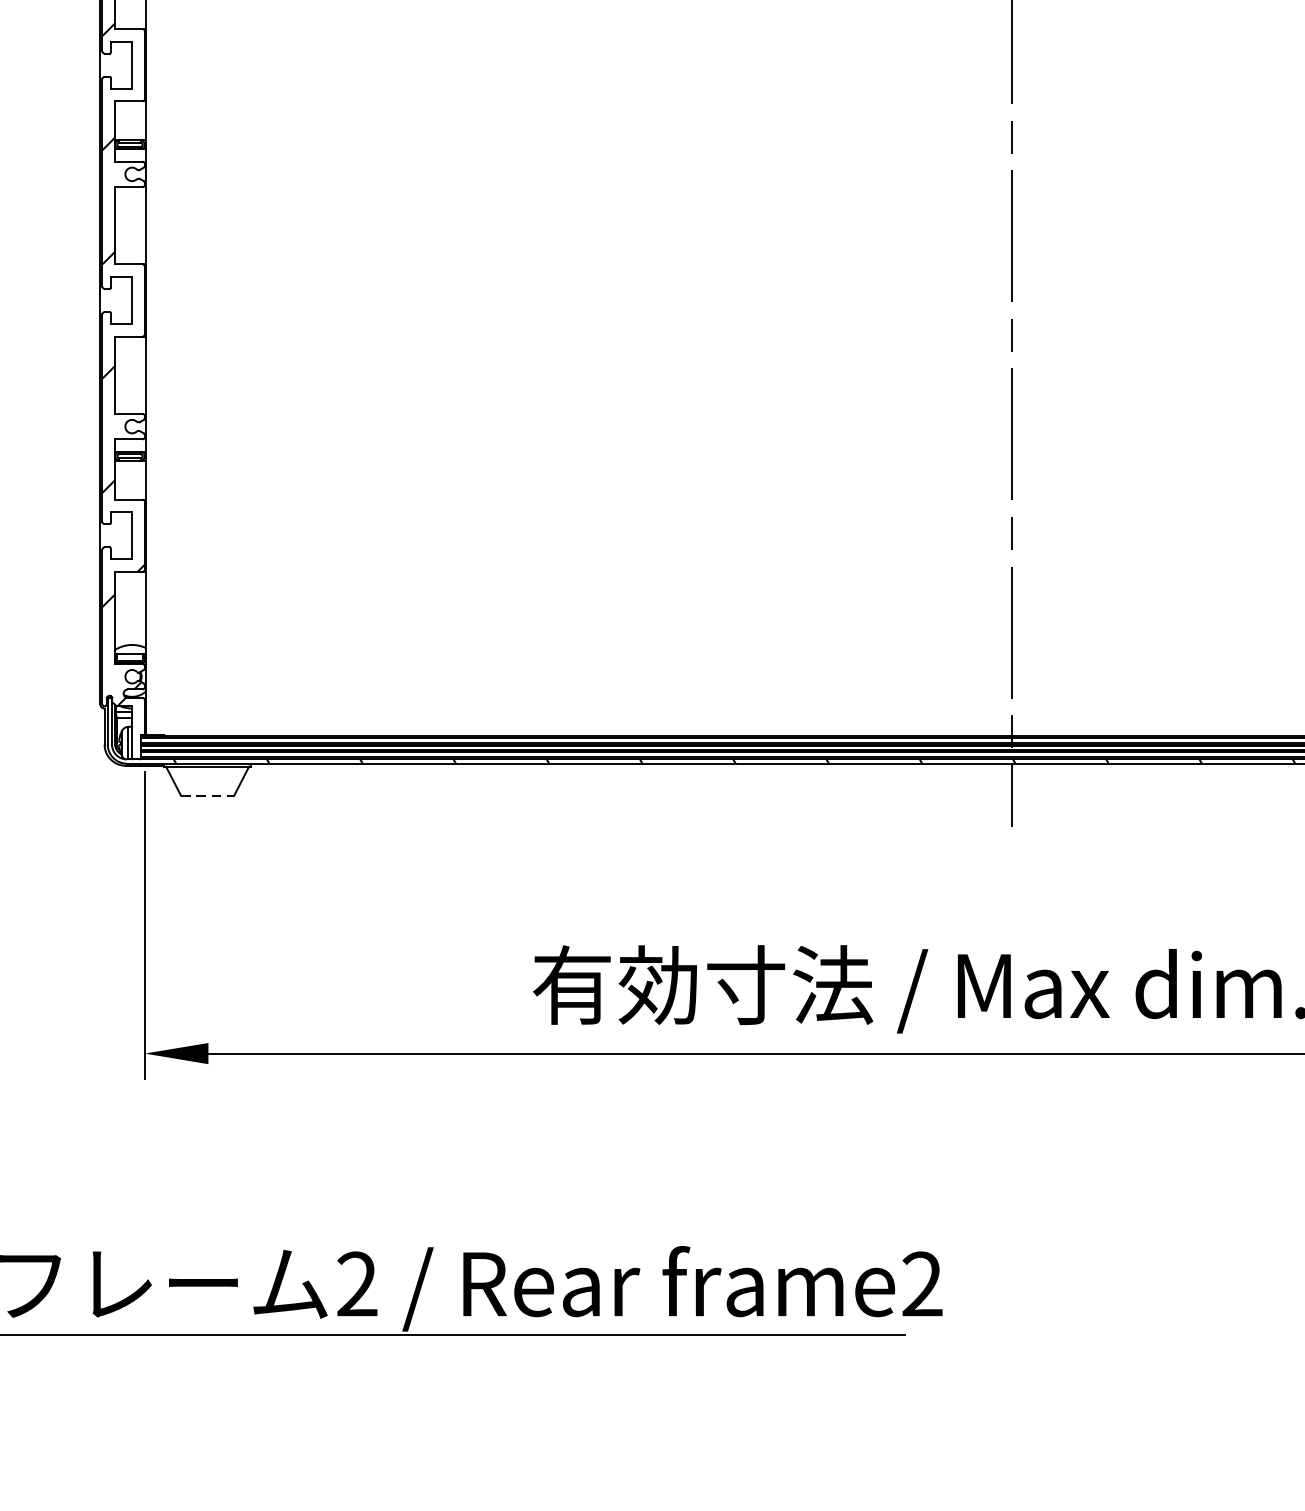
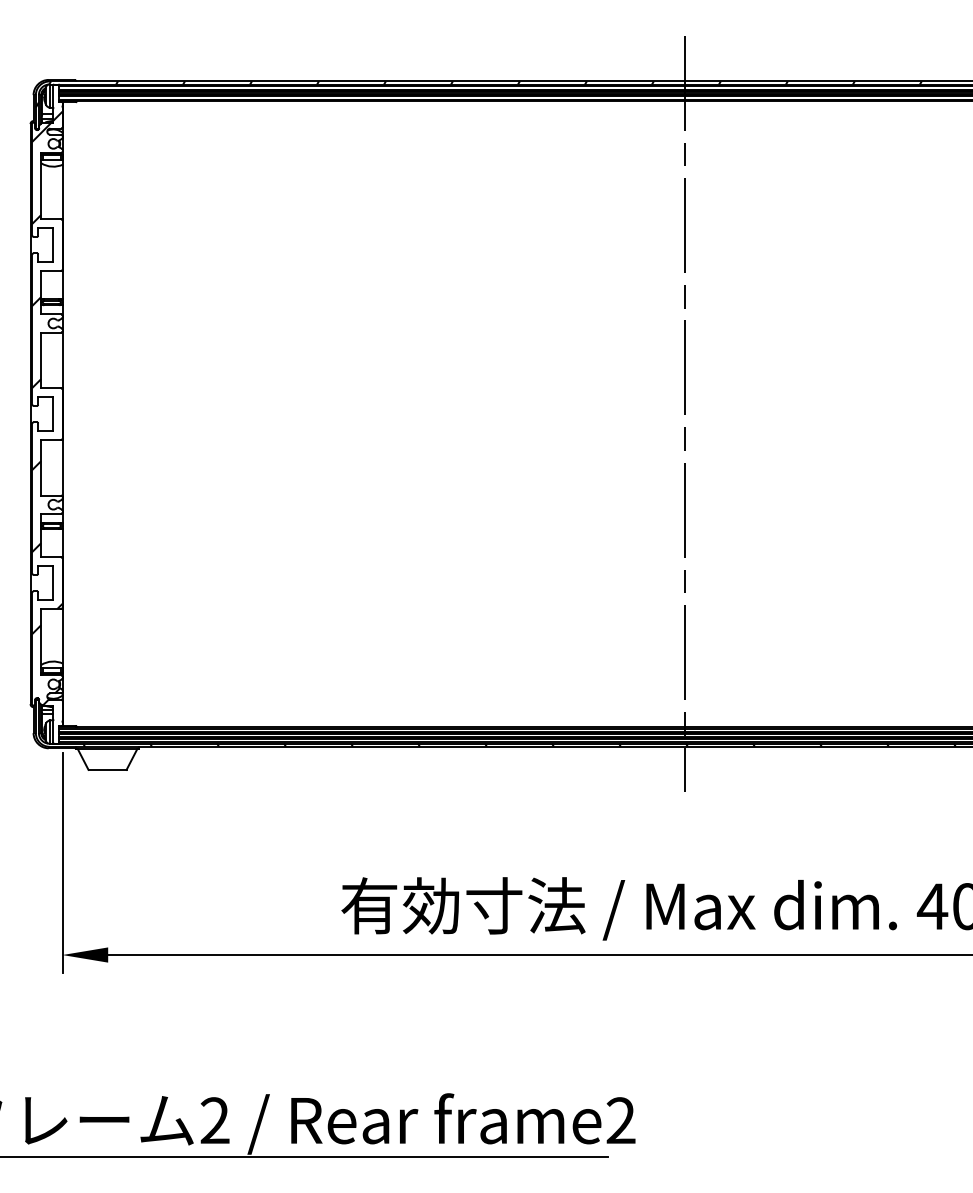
line: (208, 795) -> (108, 769), dashed -> solid

